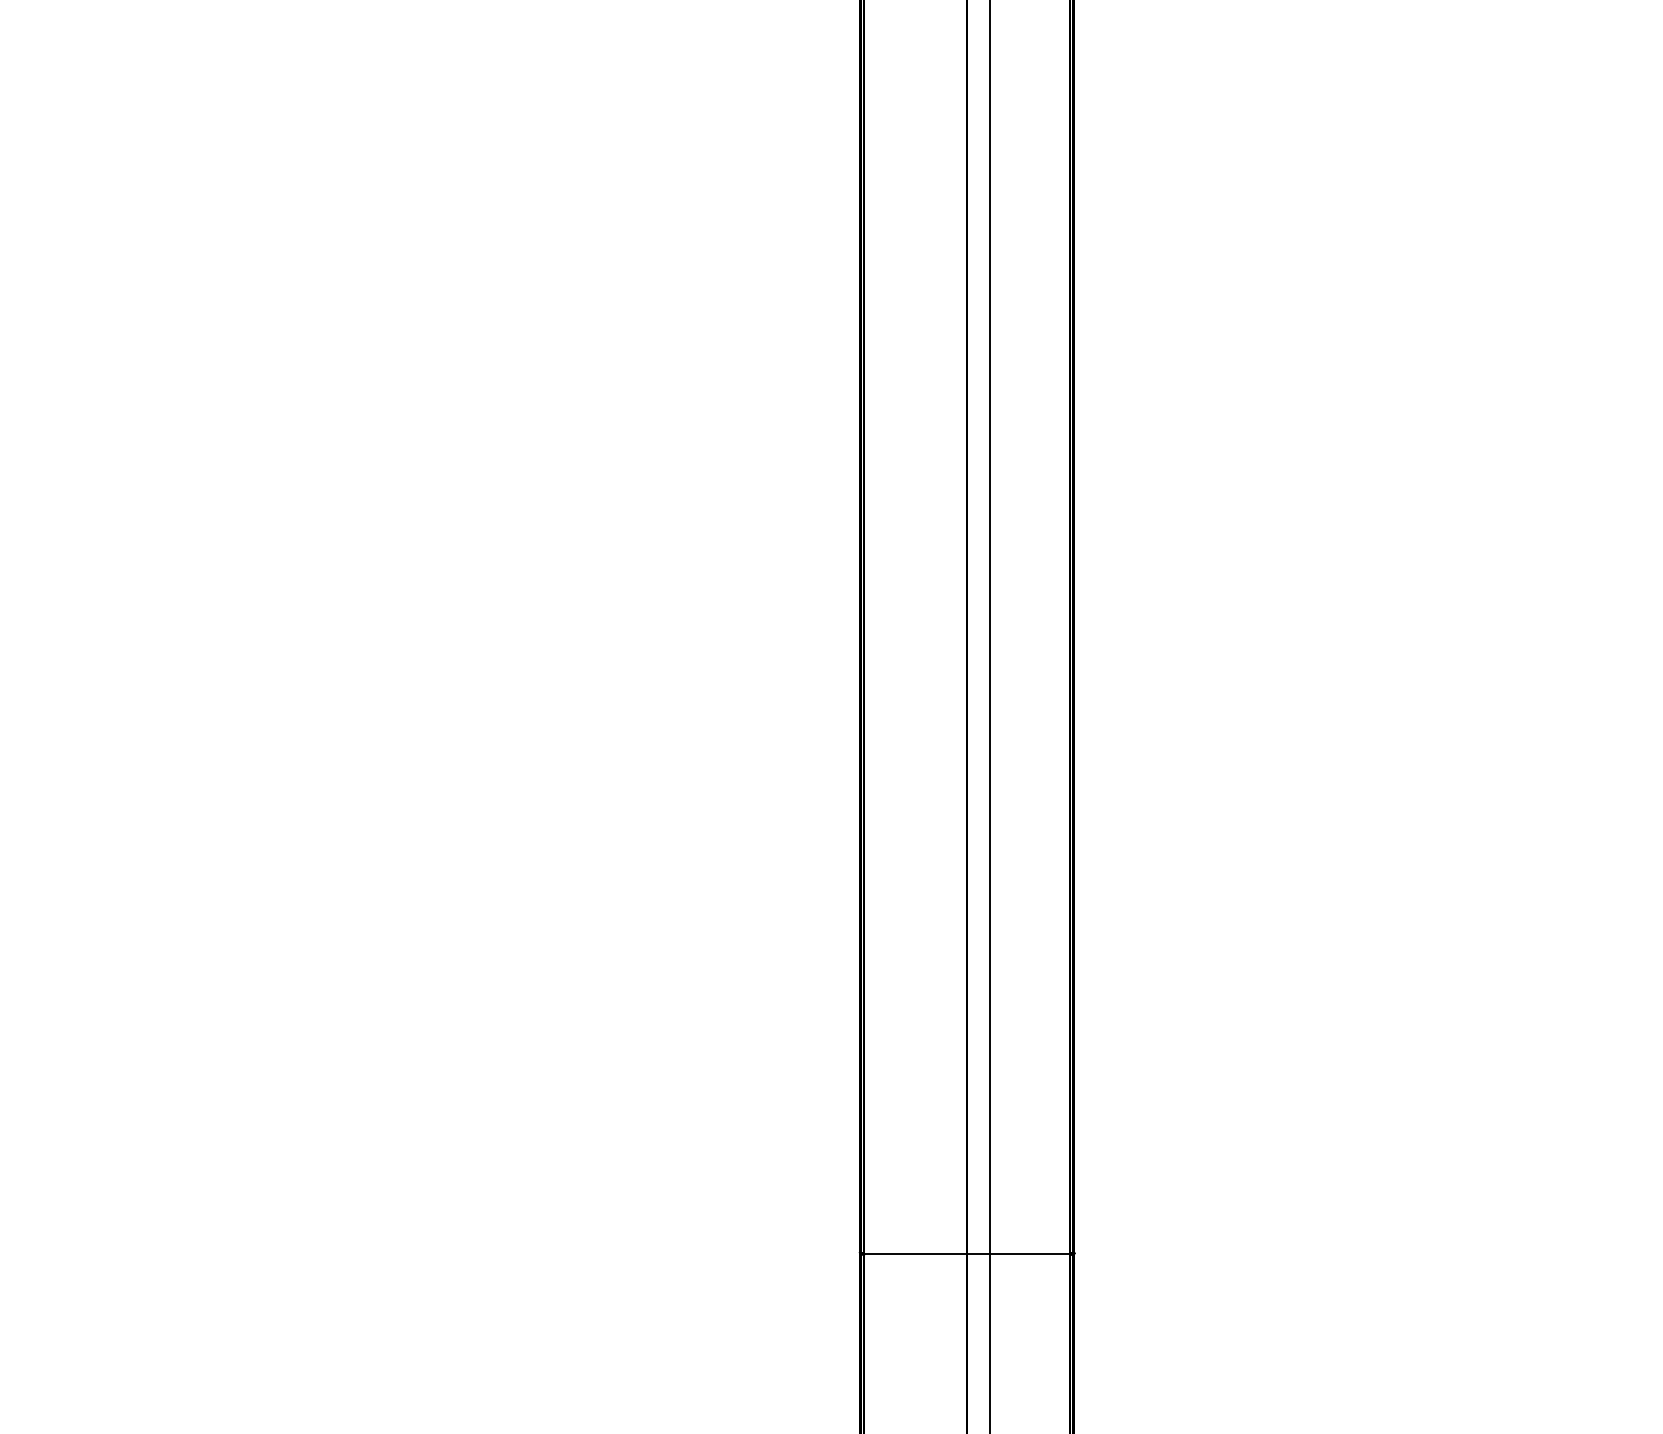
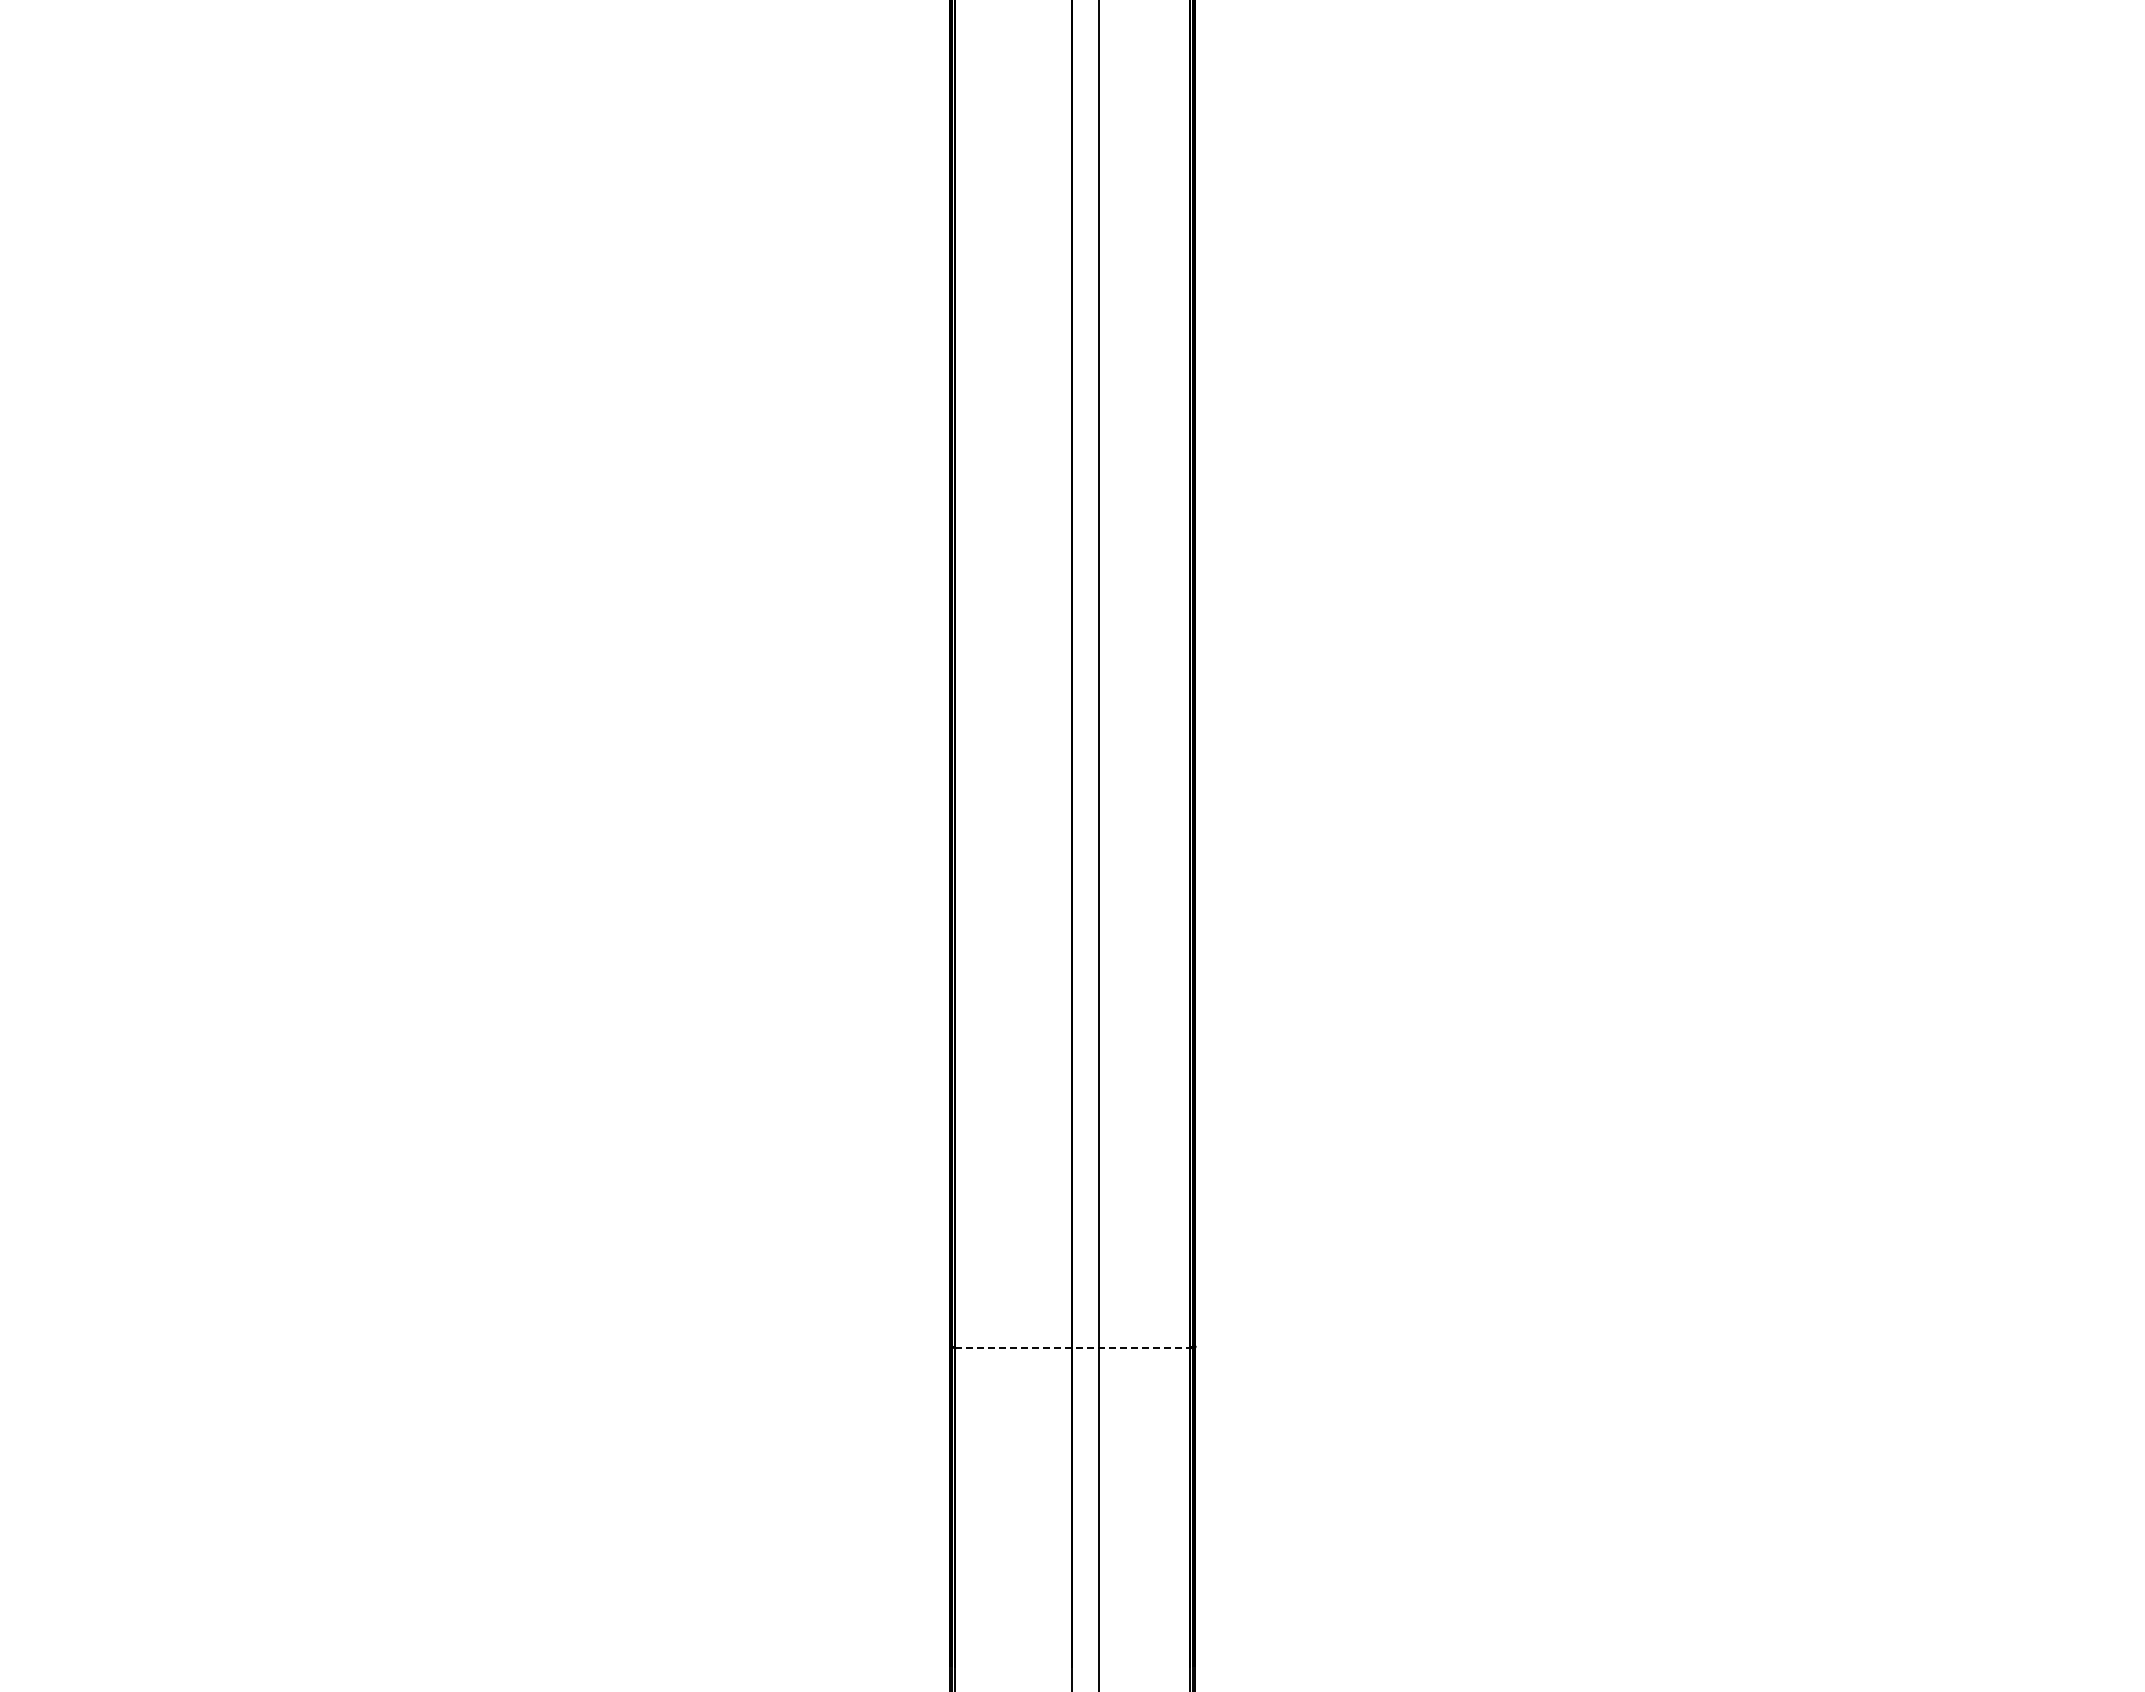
line: (967, 1253) -> (1072, 1347), solid -> dashed

